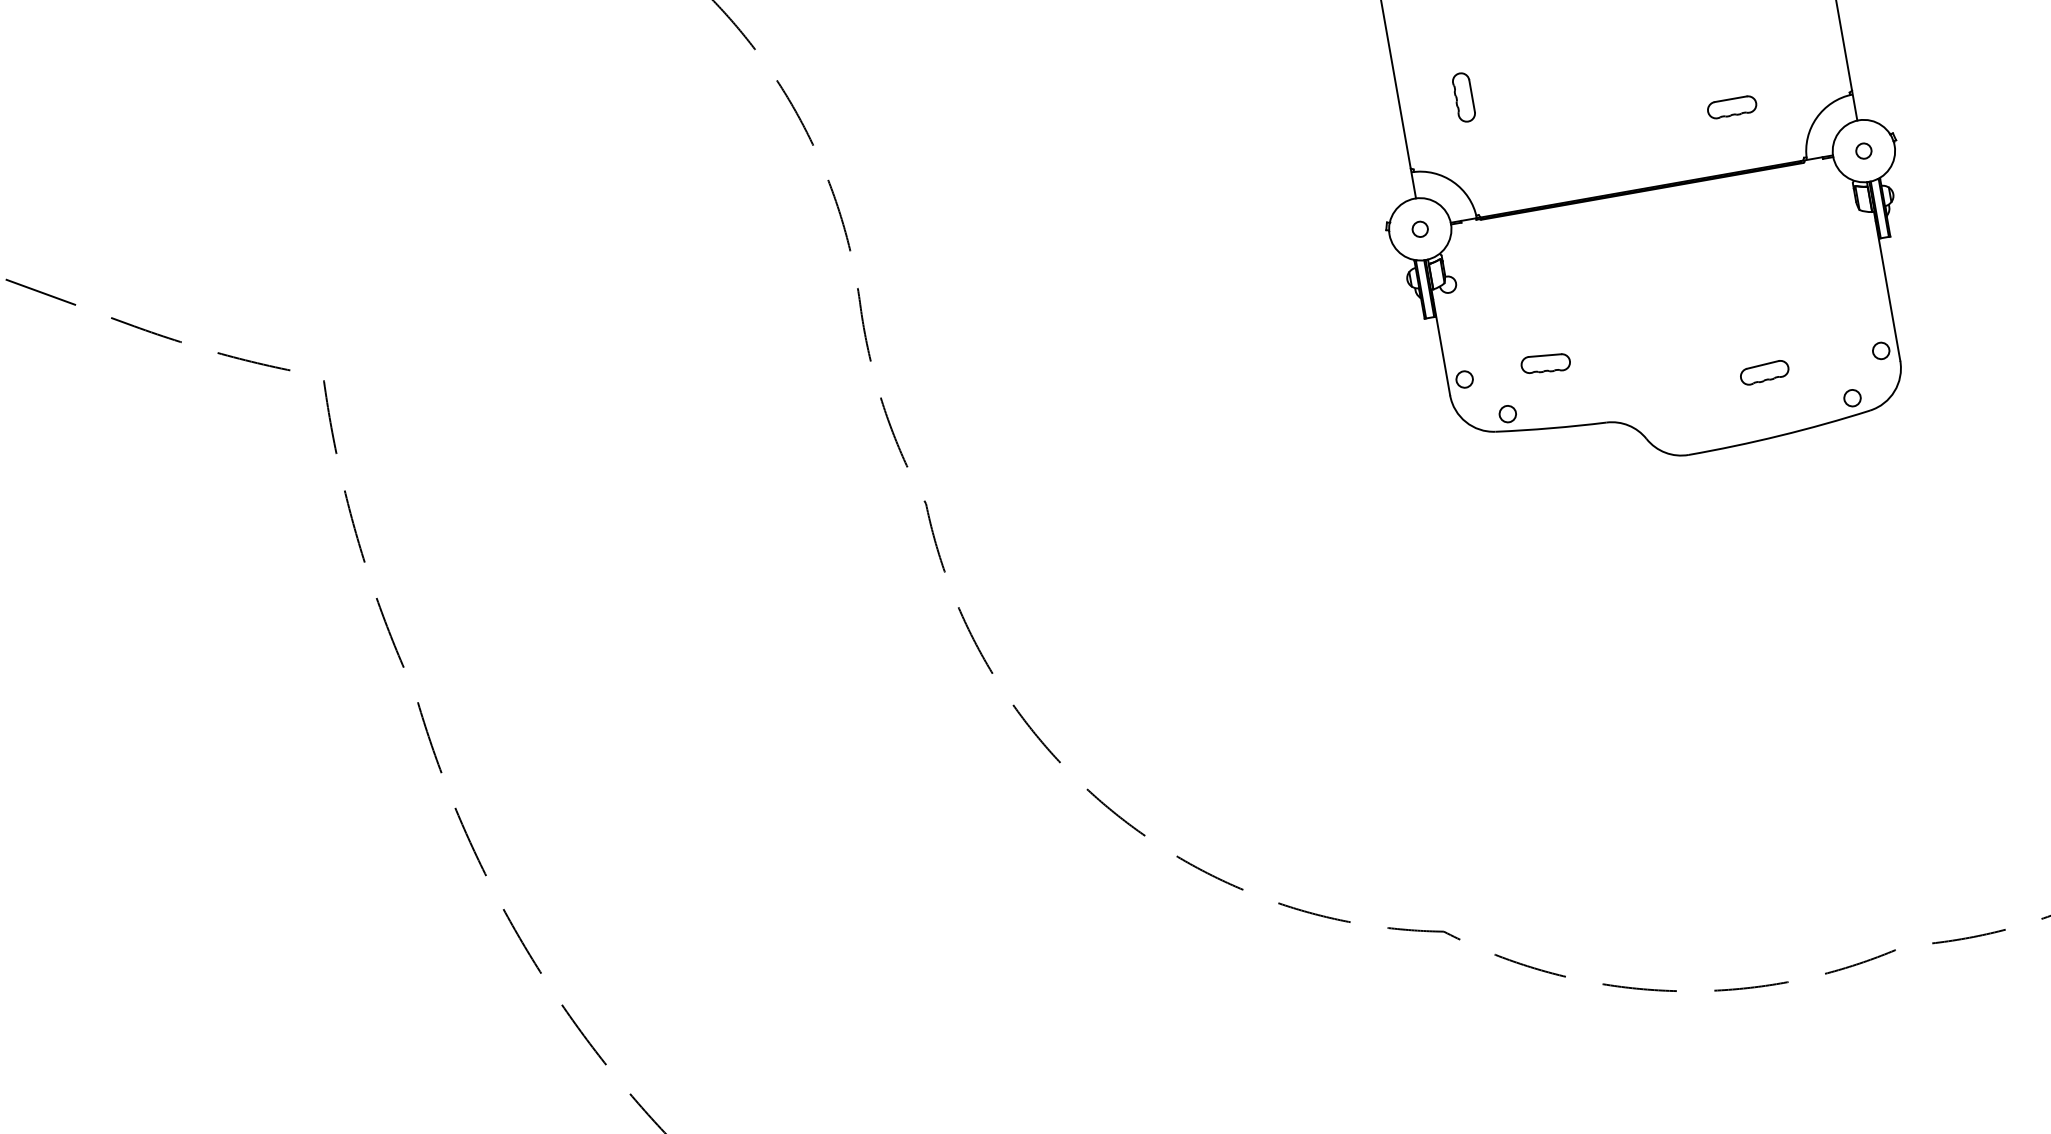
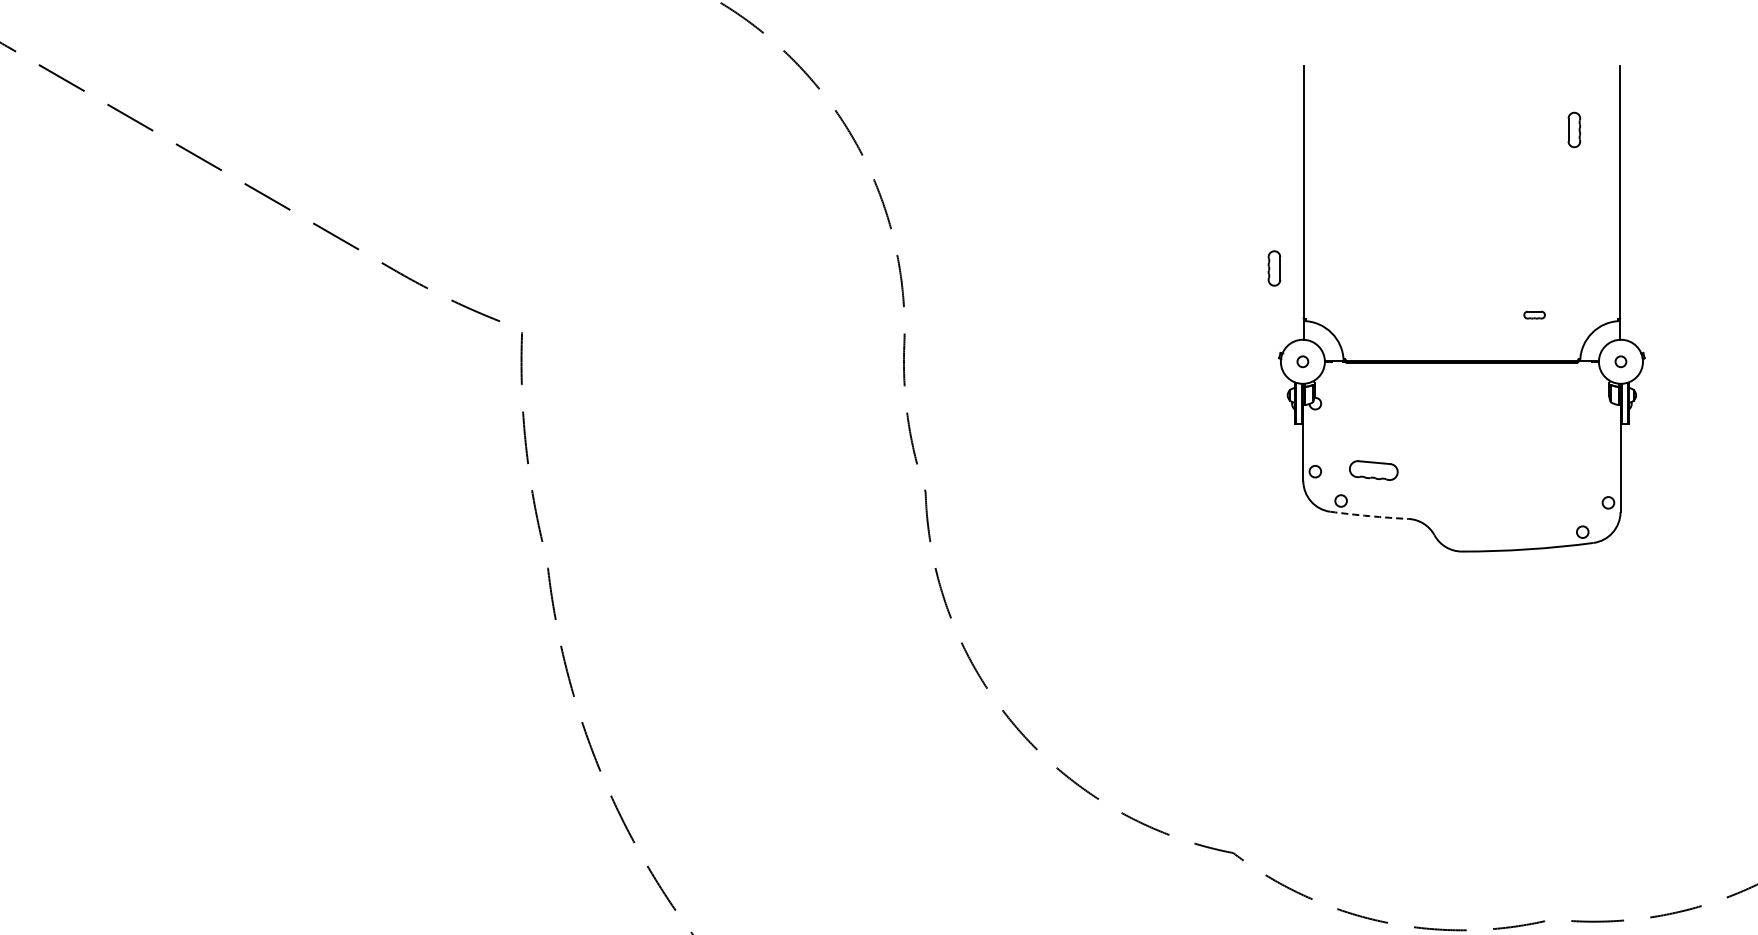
part: (1464, 97) -> (1274, 268), moved
part: (1731, 106) -> (1534, 314), size x0.6
part: (1545, 363) -> (1373, 470), size x1.4
part: (1764, 372) -> (1524, 503), removed
arc: (1551, 428) -> (1369, 516), solid -> dashed

